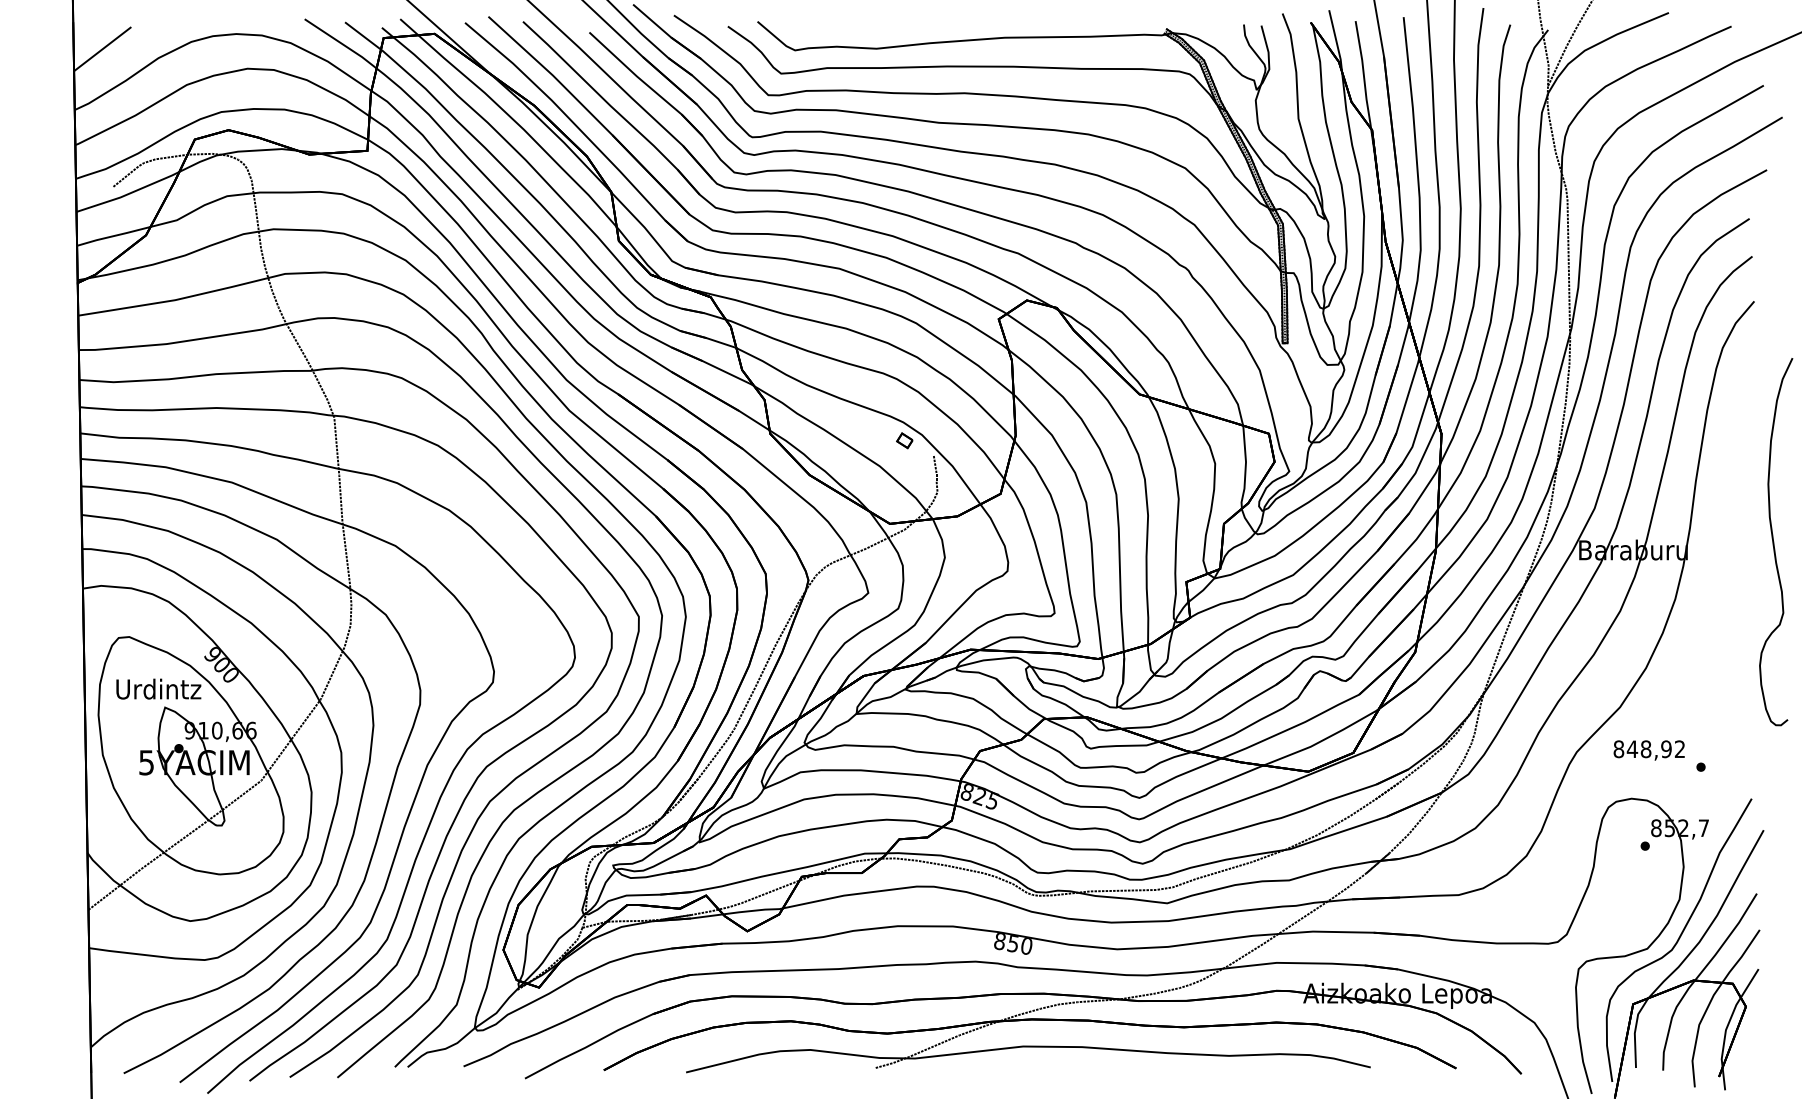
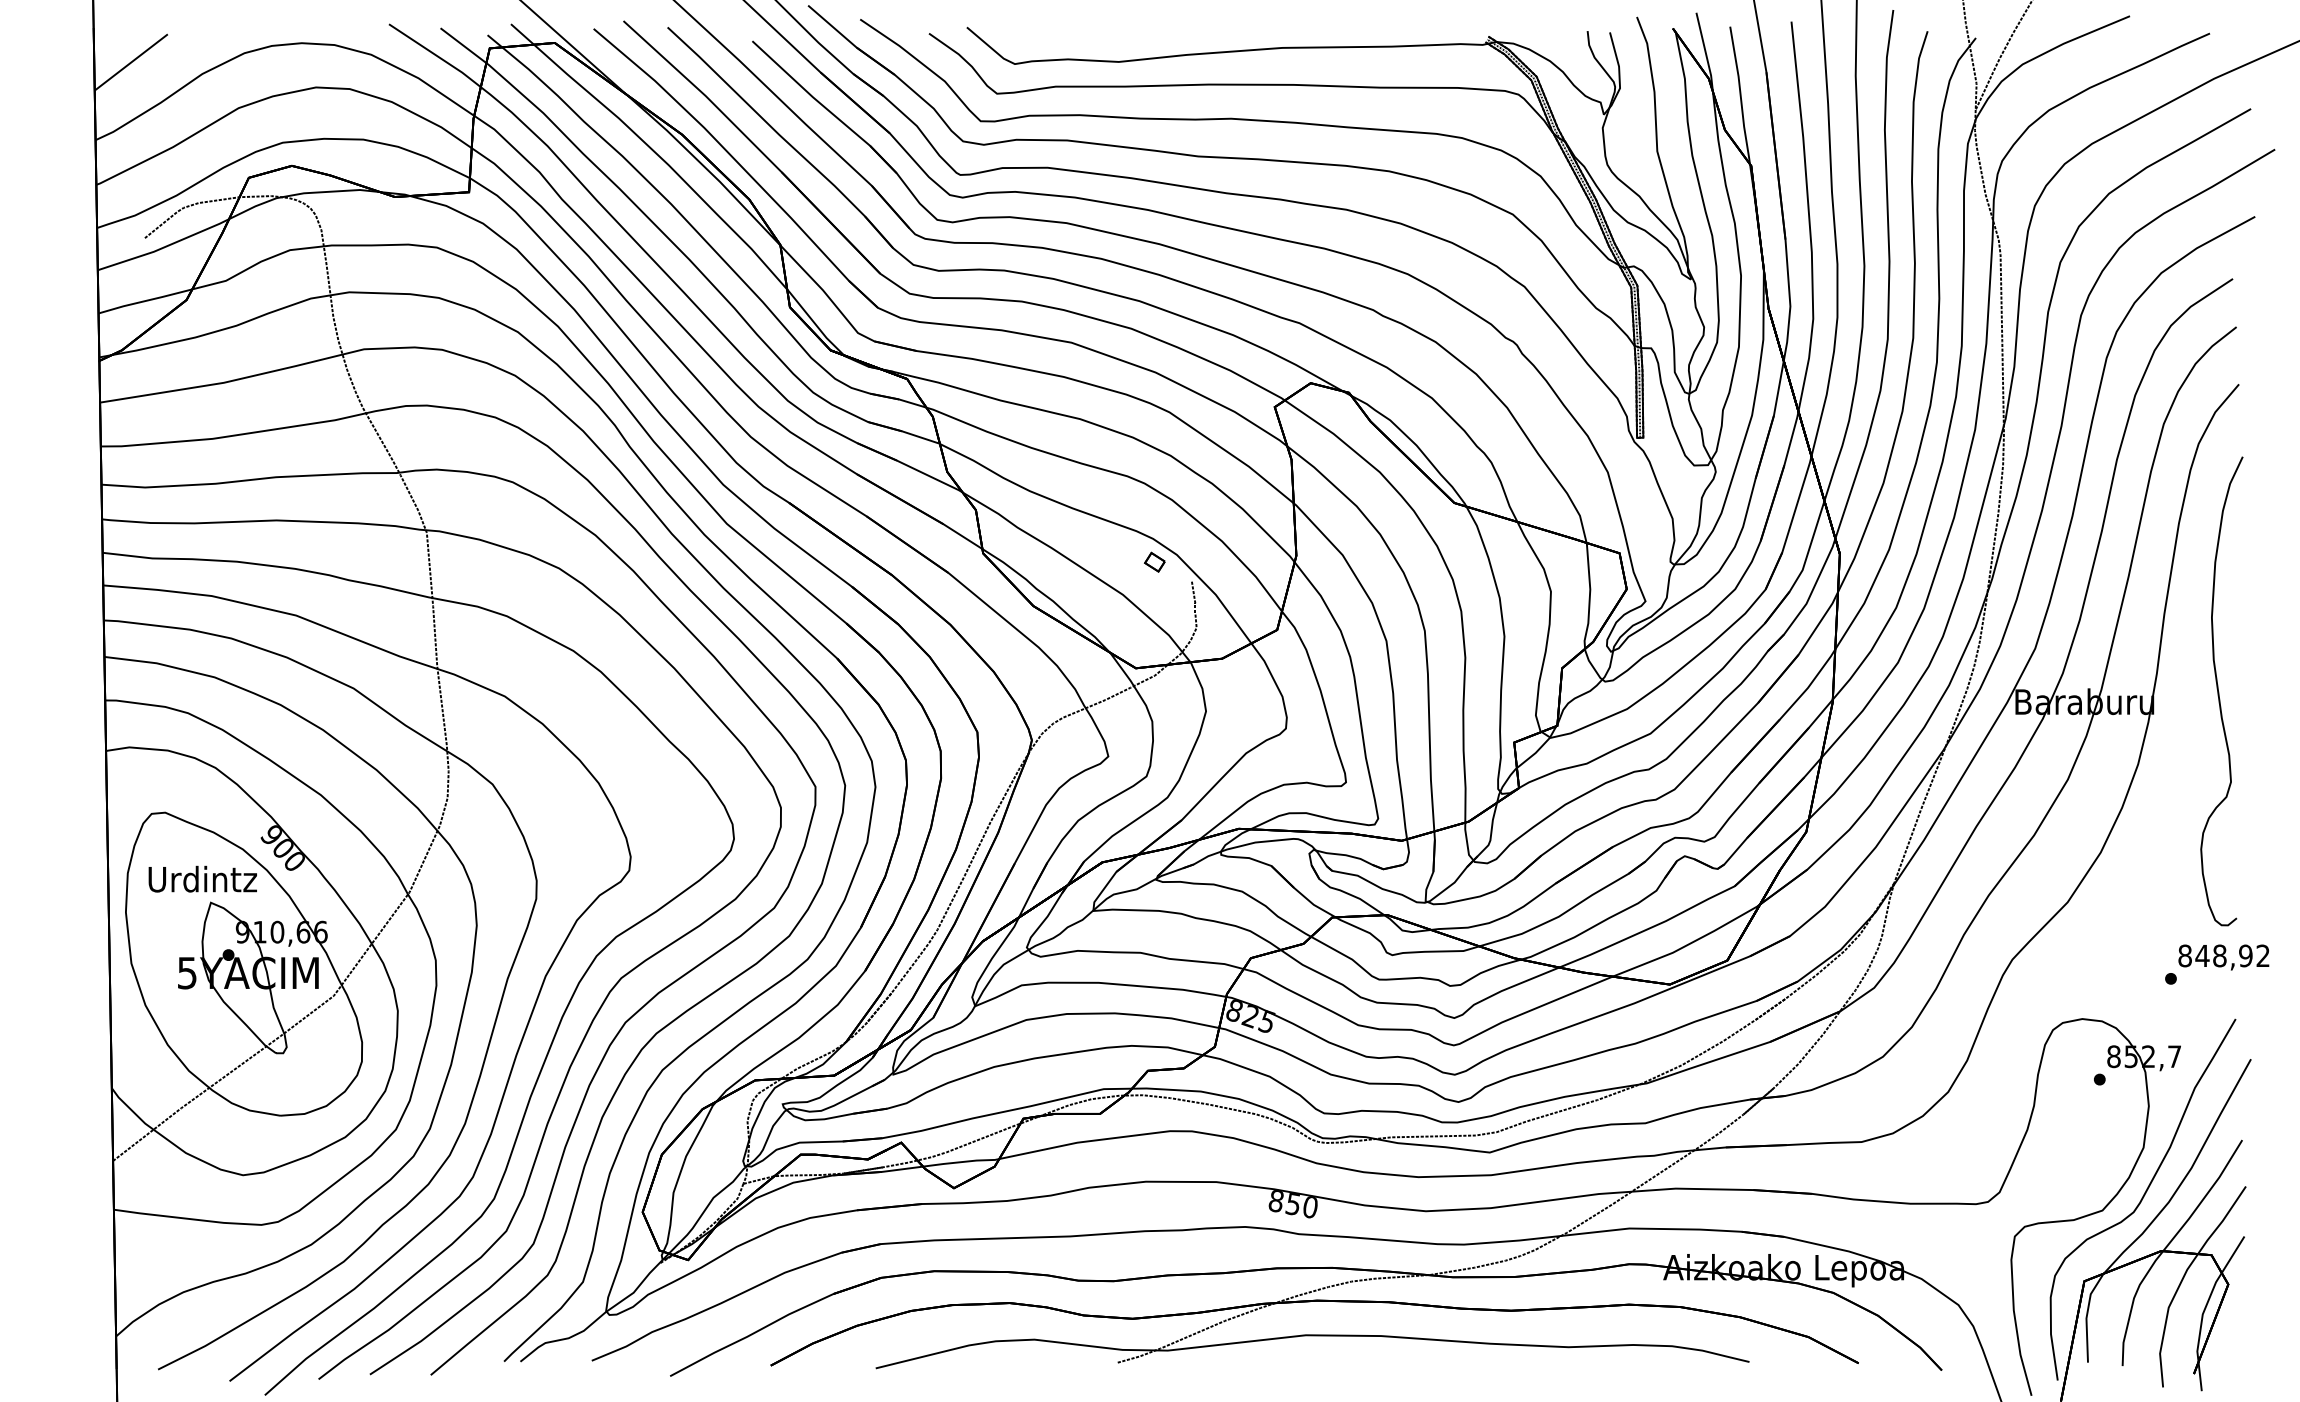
curve: (1774, 542) -> (2219, 692), moved
text: (1648, 750) -> (2223, 957), moved

